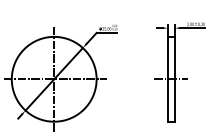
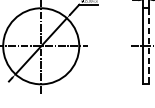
line: (174, 79) -> (149, 46), solid -> dashed

